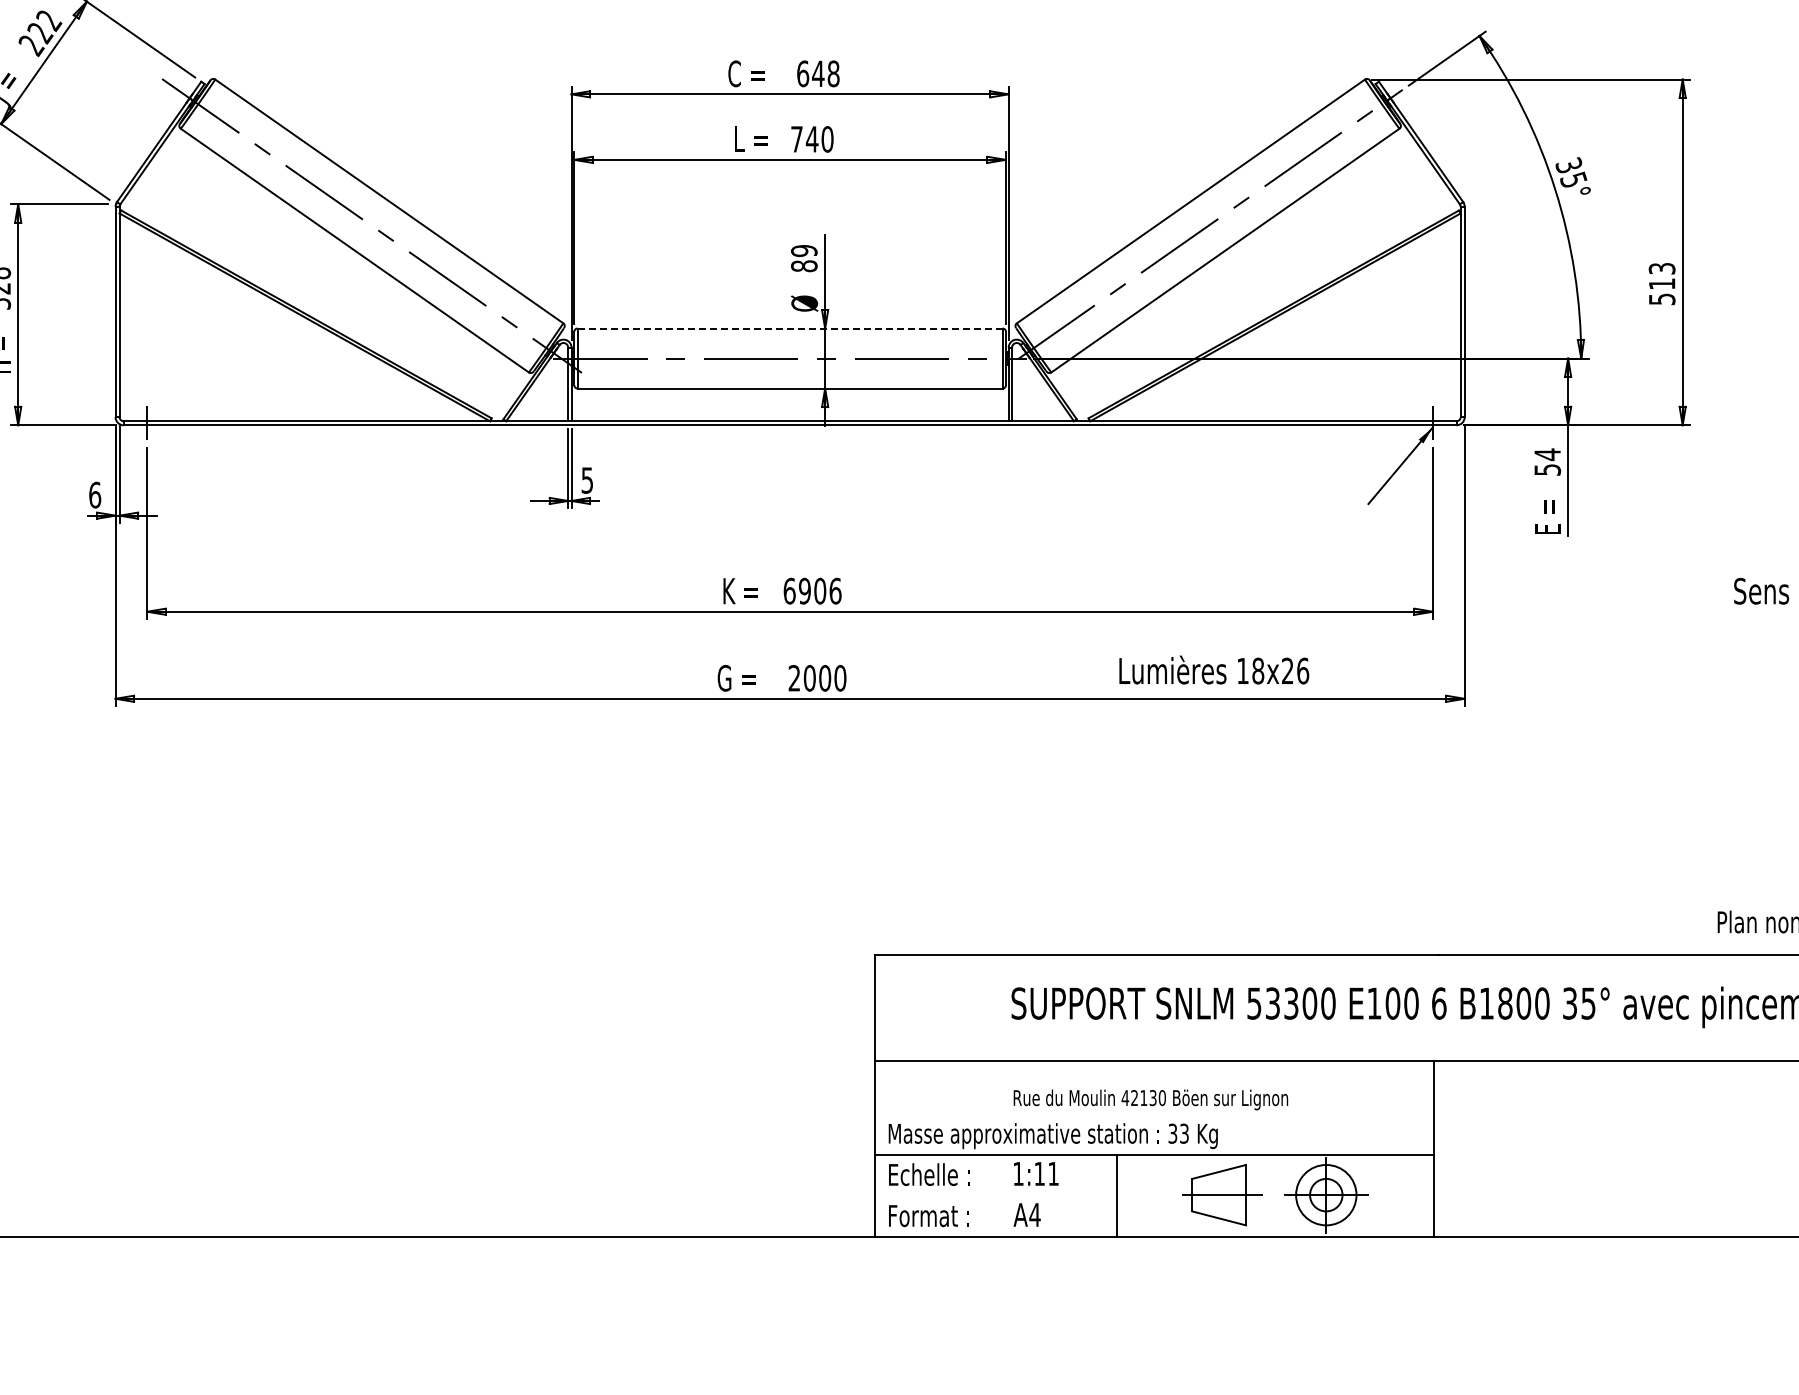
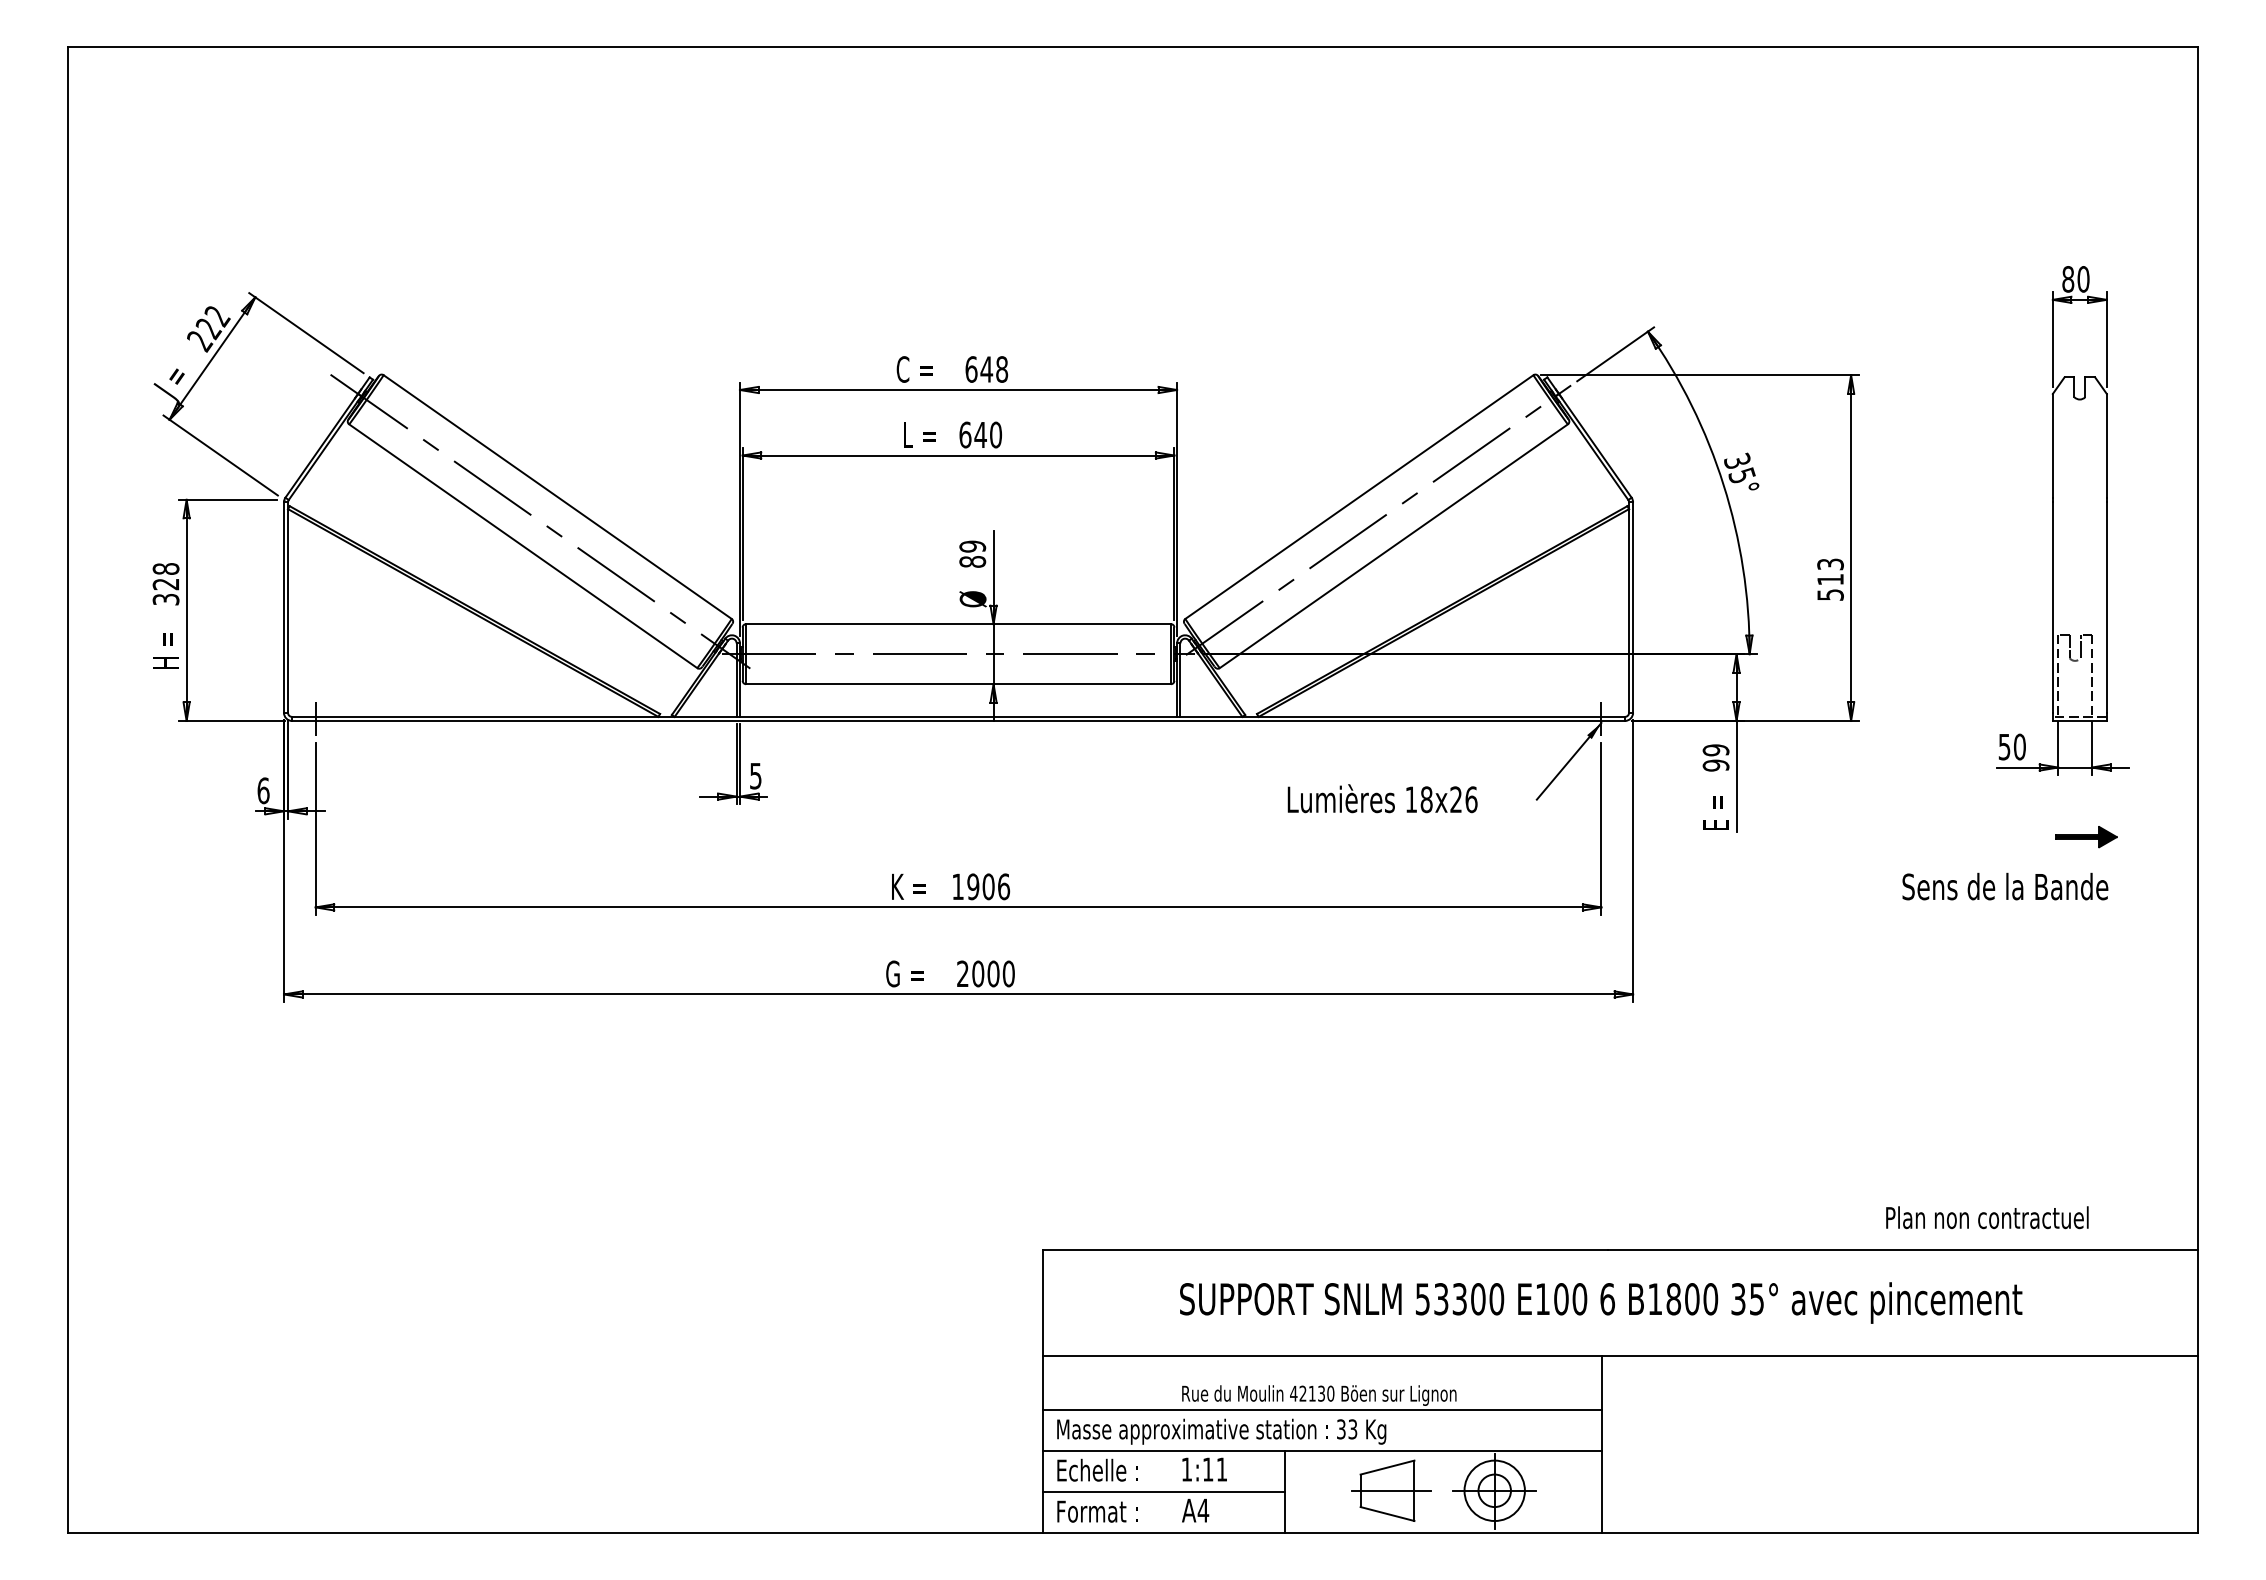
text: (797, 138) -> (965, 434), 740 -> 640
line: (790, 328) -> (958, 624), dashed -> solid
text: (1547, 461) -> (1715, 757), 54 -> 99
text: (790, 590) -> (958, 886), 6906 -> 1906
text: (1214, 669) -> (1382, 798), moved
line: (1154, 1114) -> (1322, 1410), added
line: (996, 1195) -> (1164, 1491), added

